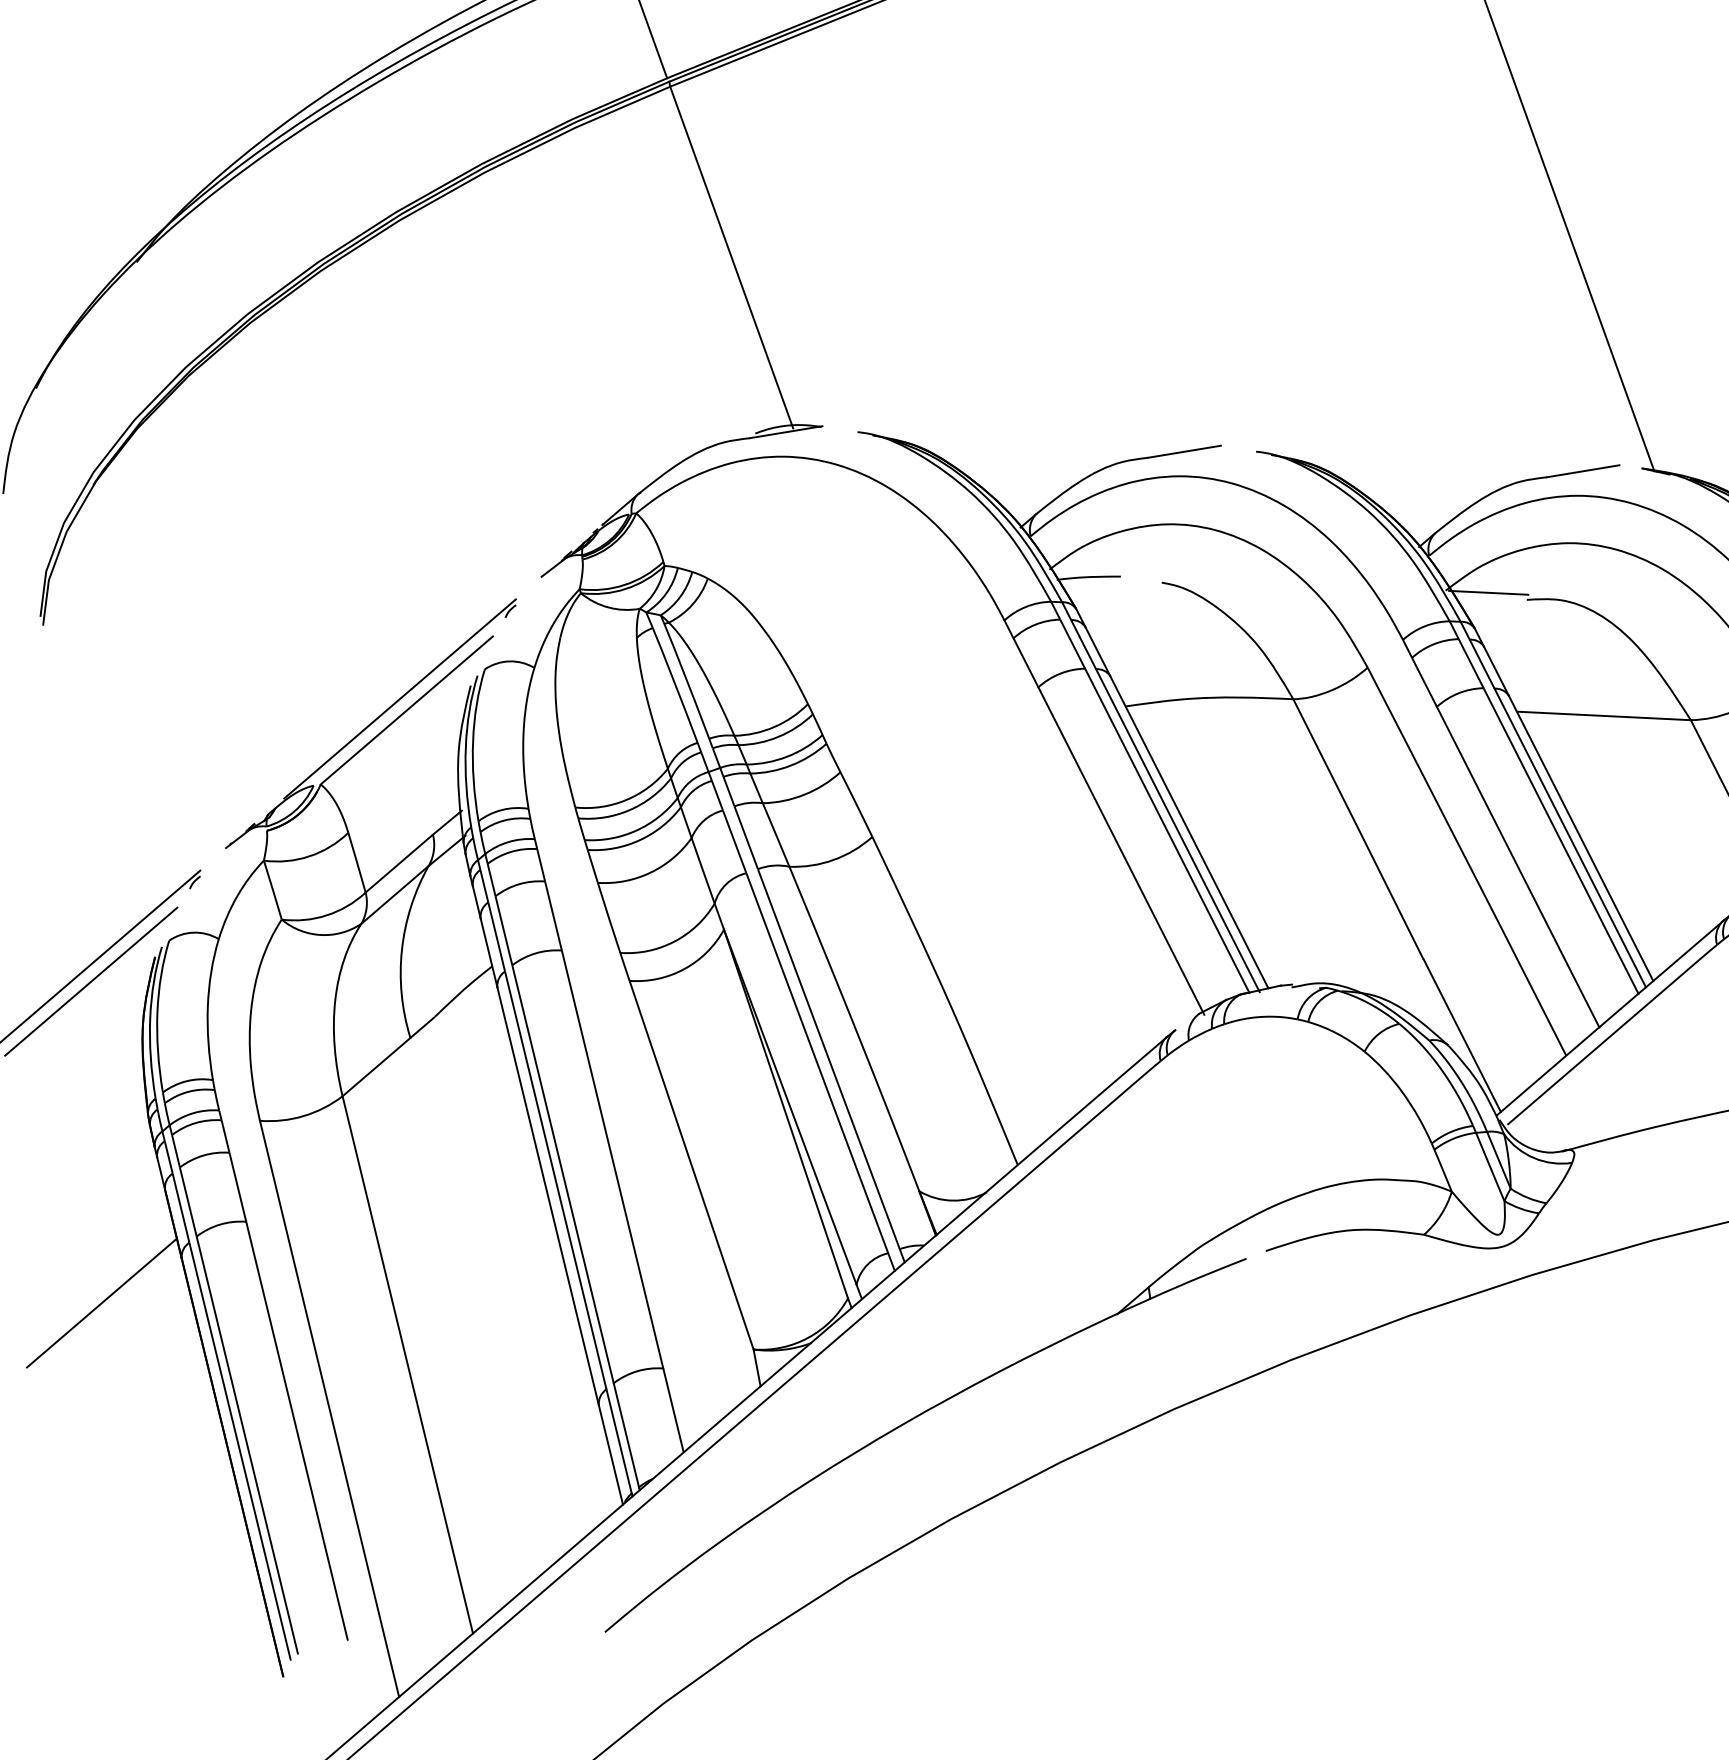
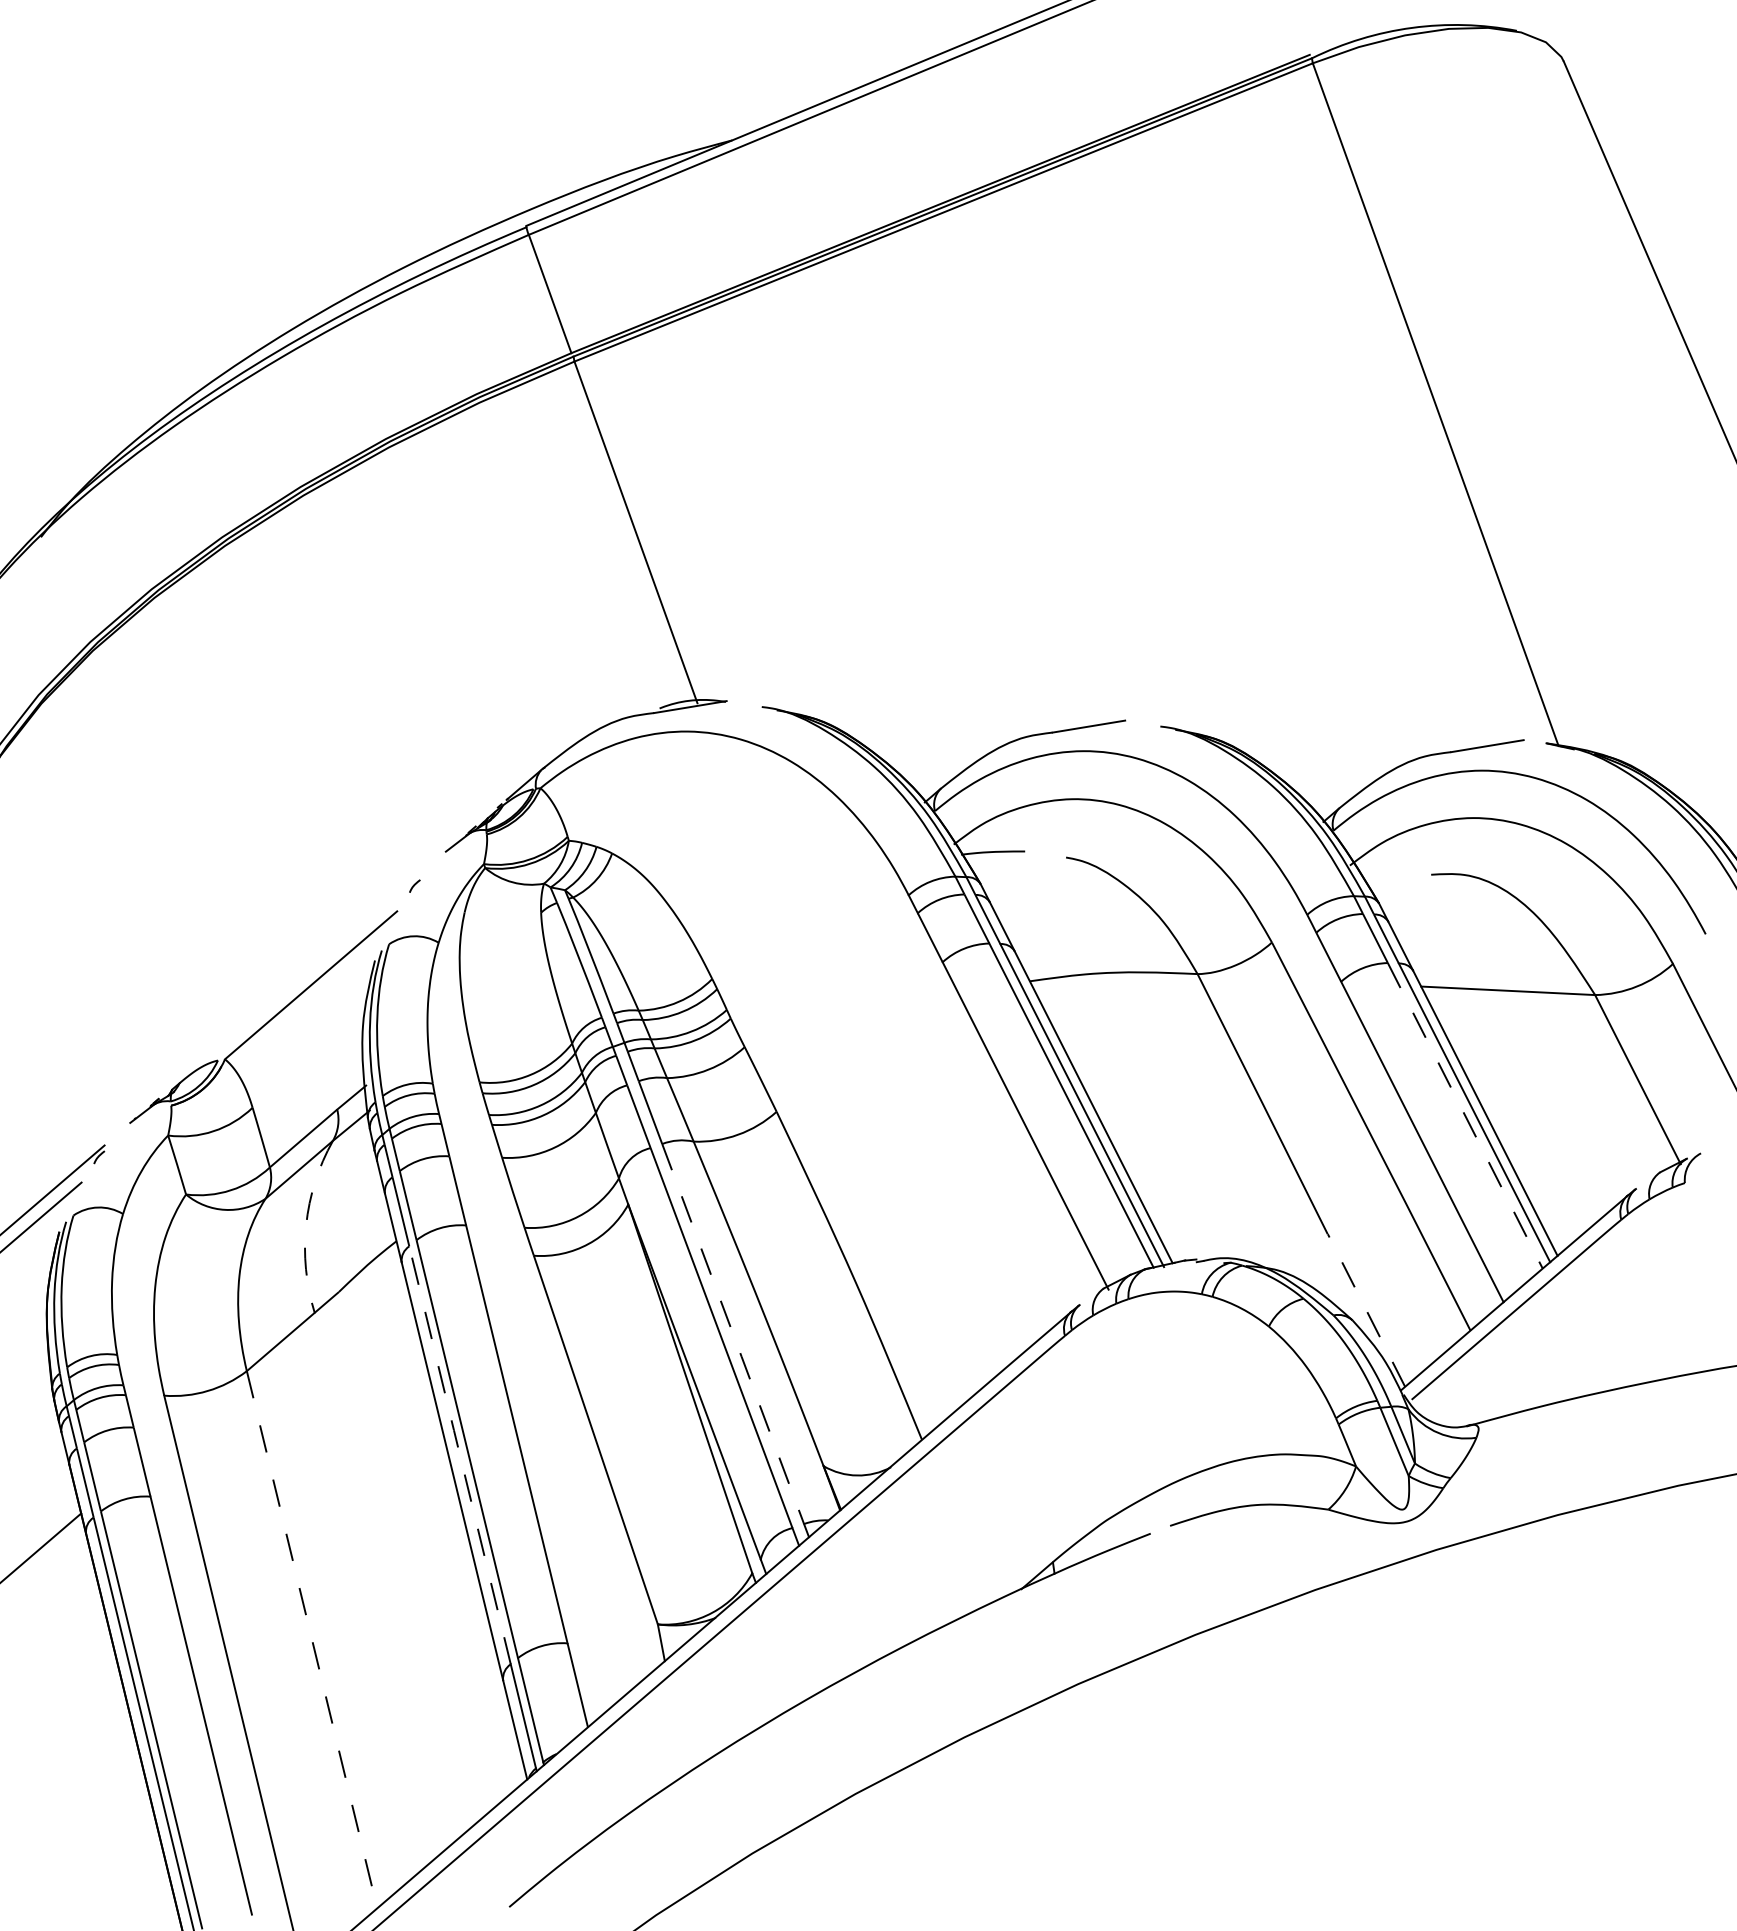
line: (1488, 592) -> (1392, 867), removed
line: (400, 698) -> (304, 973), removed
line: (1561, 841) -> (1465, 1116), solid -> dashed
arc: (402, 950) -> (306, 1225), solid -> dashed
line: (1462, 1035) -> (1366, 1310), solid -> dashed
line: (829, 1059) -> (733, 1334), solid -> dashed
line: (555, 1179) -> (459, 1454), solid -> dashed
line: (408, 1365) -> (312, 1640), solid -> dashed

